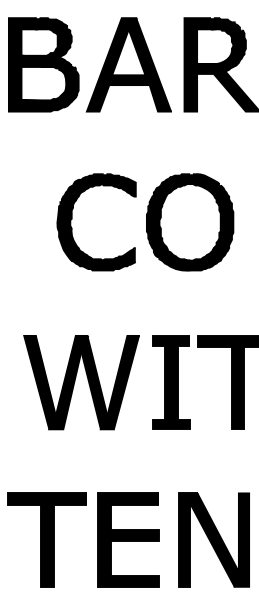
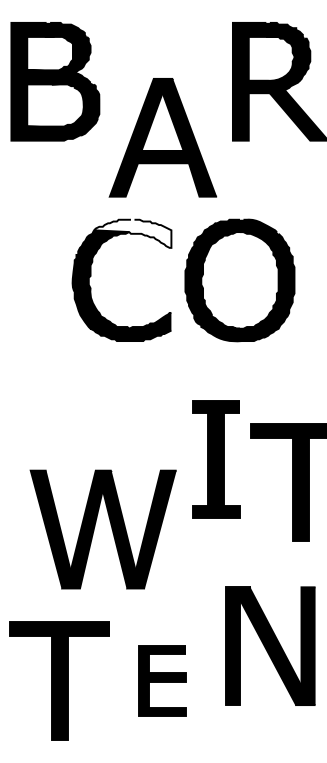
part: (128, 64) -> (162, 137), moved
fill: (104, 185) -> (132, 233), removed
part: (75, 380) -> (95, 527), moved
part: (171, 382) -> (216, 459), moved
part: (128, 539) -> (162, 680), size x0.6
part: (214, 539) -> (270, 645), moved

